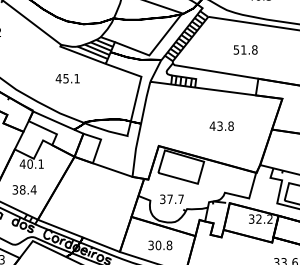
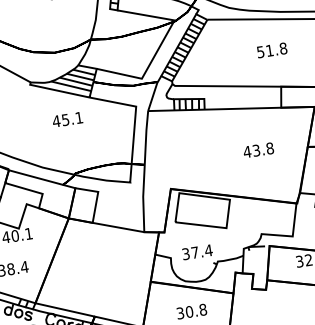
part: (245, 49) -> (271, 49), moved
part: (67, 78) -> (67, 119), moved
part: (221, 125) -> (258, 149), moved
text: (181, 198) -> (209, 249), 37.7 -> 37.4

